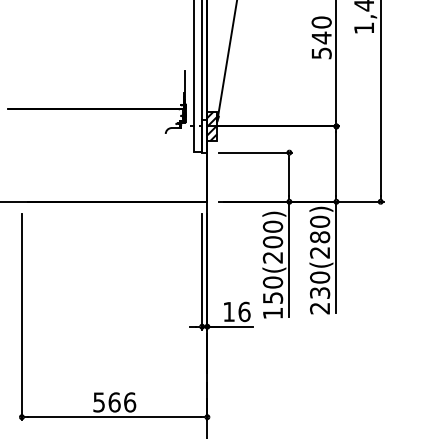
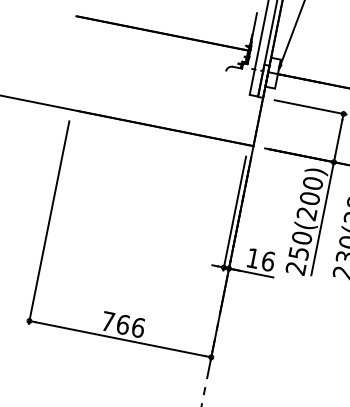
hatch: (212, 126) -> (273, 73), removed
text: (272, 313) -> (295, 268), 150(200) -> 250(200)
text: (98, 402) -> (107, 321), 566 -> 766

